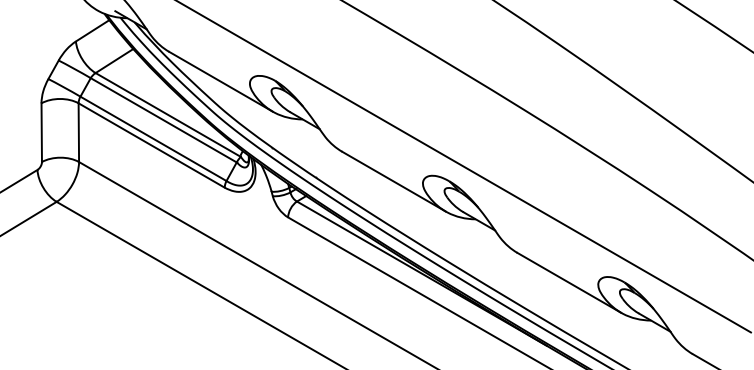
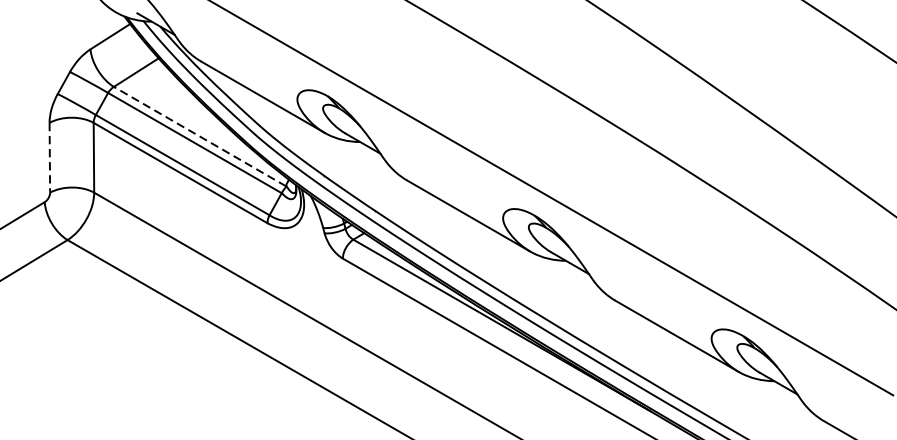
line: (168, 114) -> (200, 136), solid -> dashed
line: (41, 133) -> (49, 158), solid -> dashed

